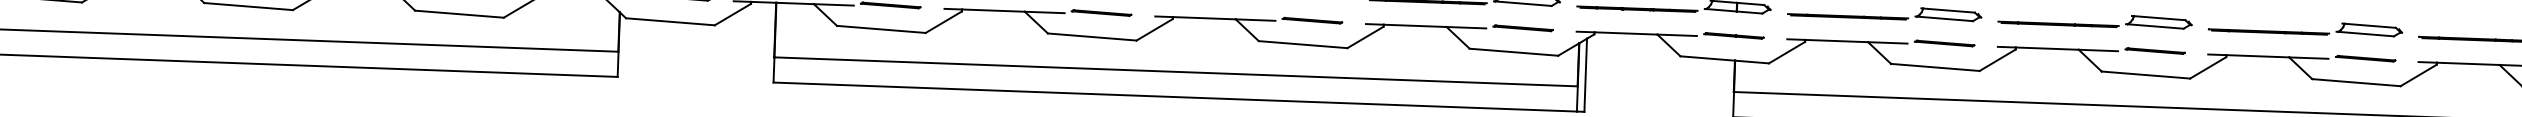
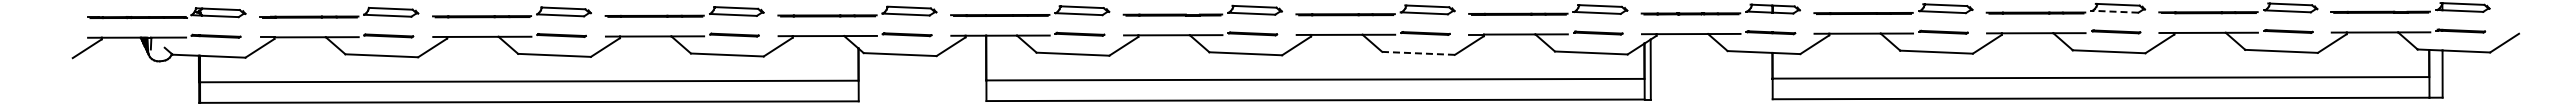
line: (2155, 26) -> (2115, 11), solid -> dashed
line: (1303, 44) -> (1418, 53), solid -> dashed

